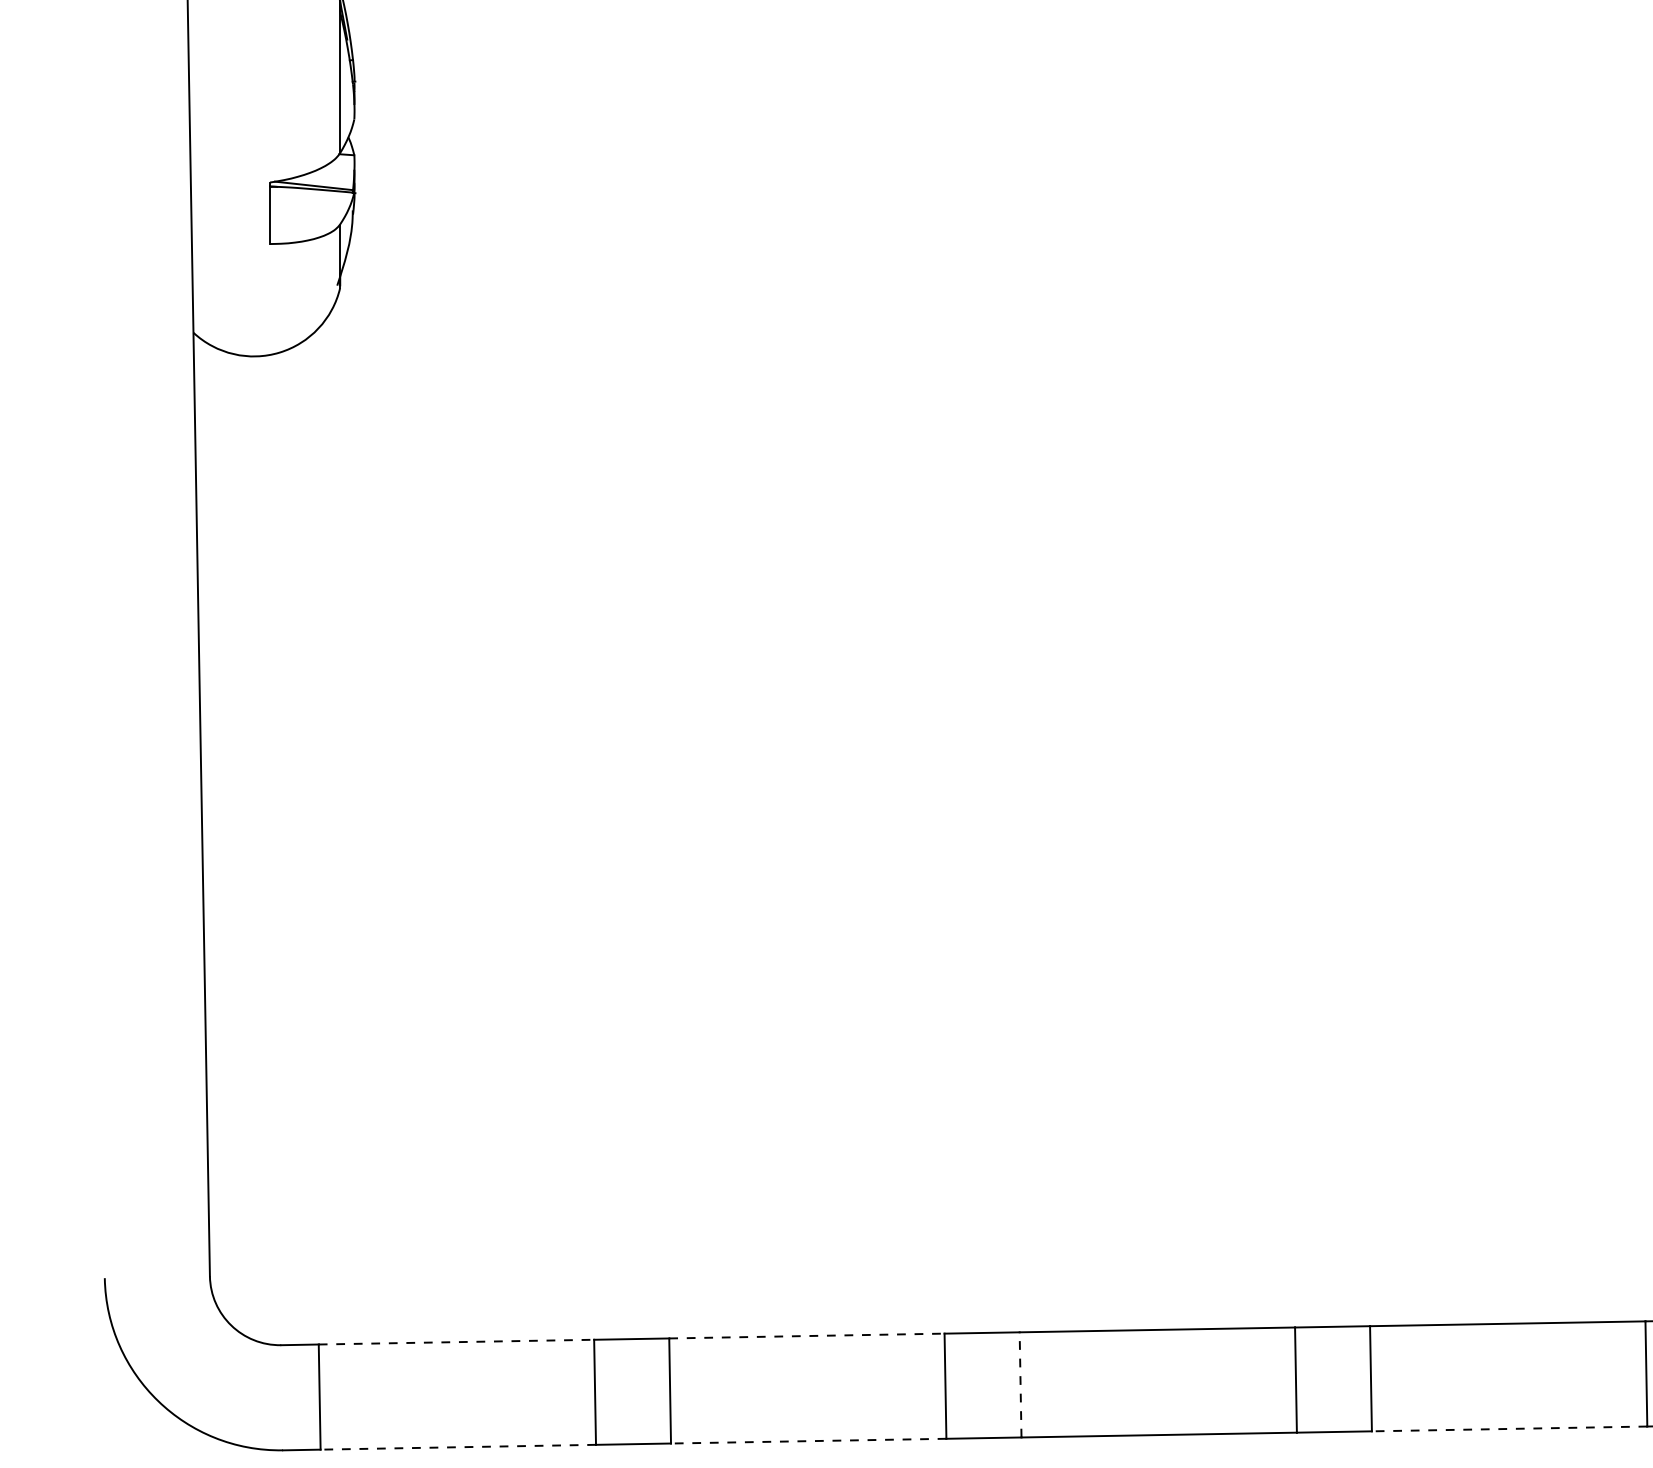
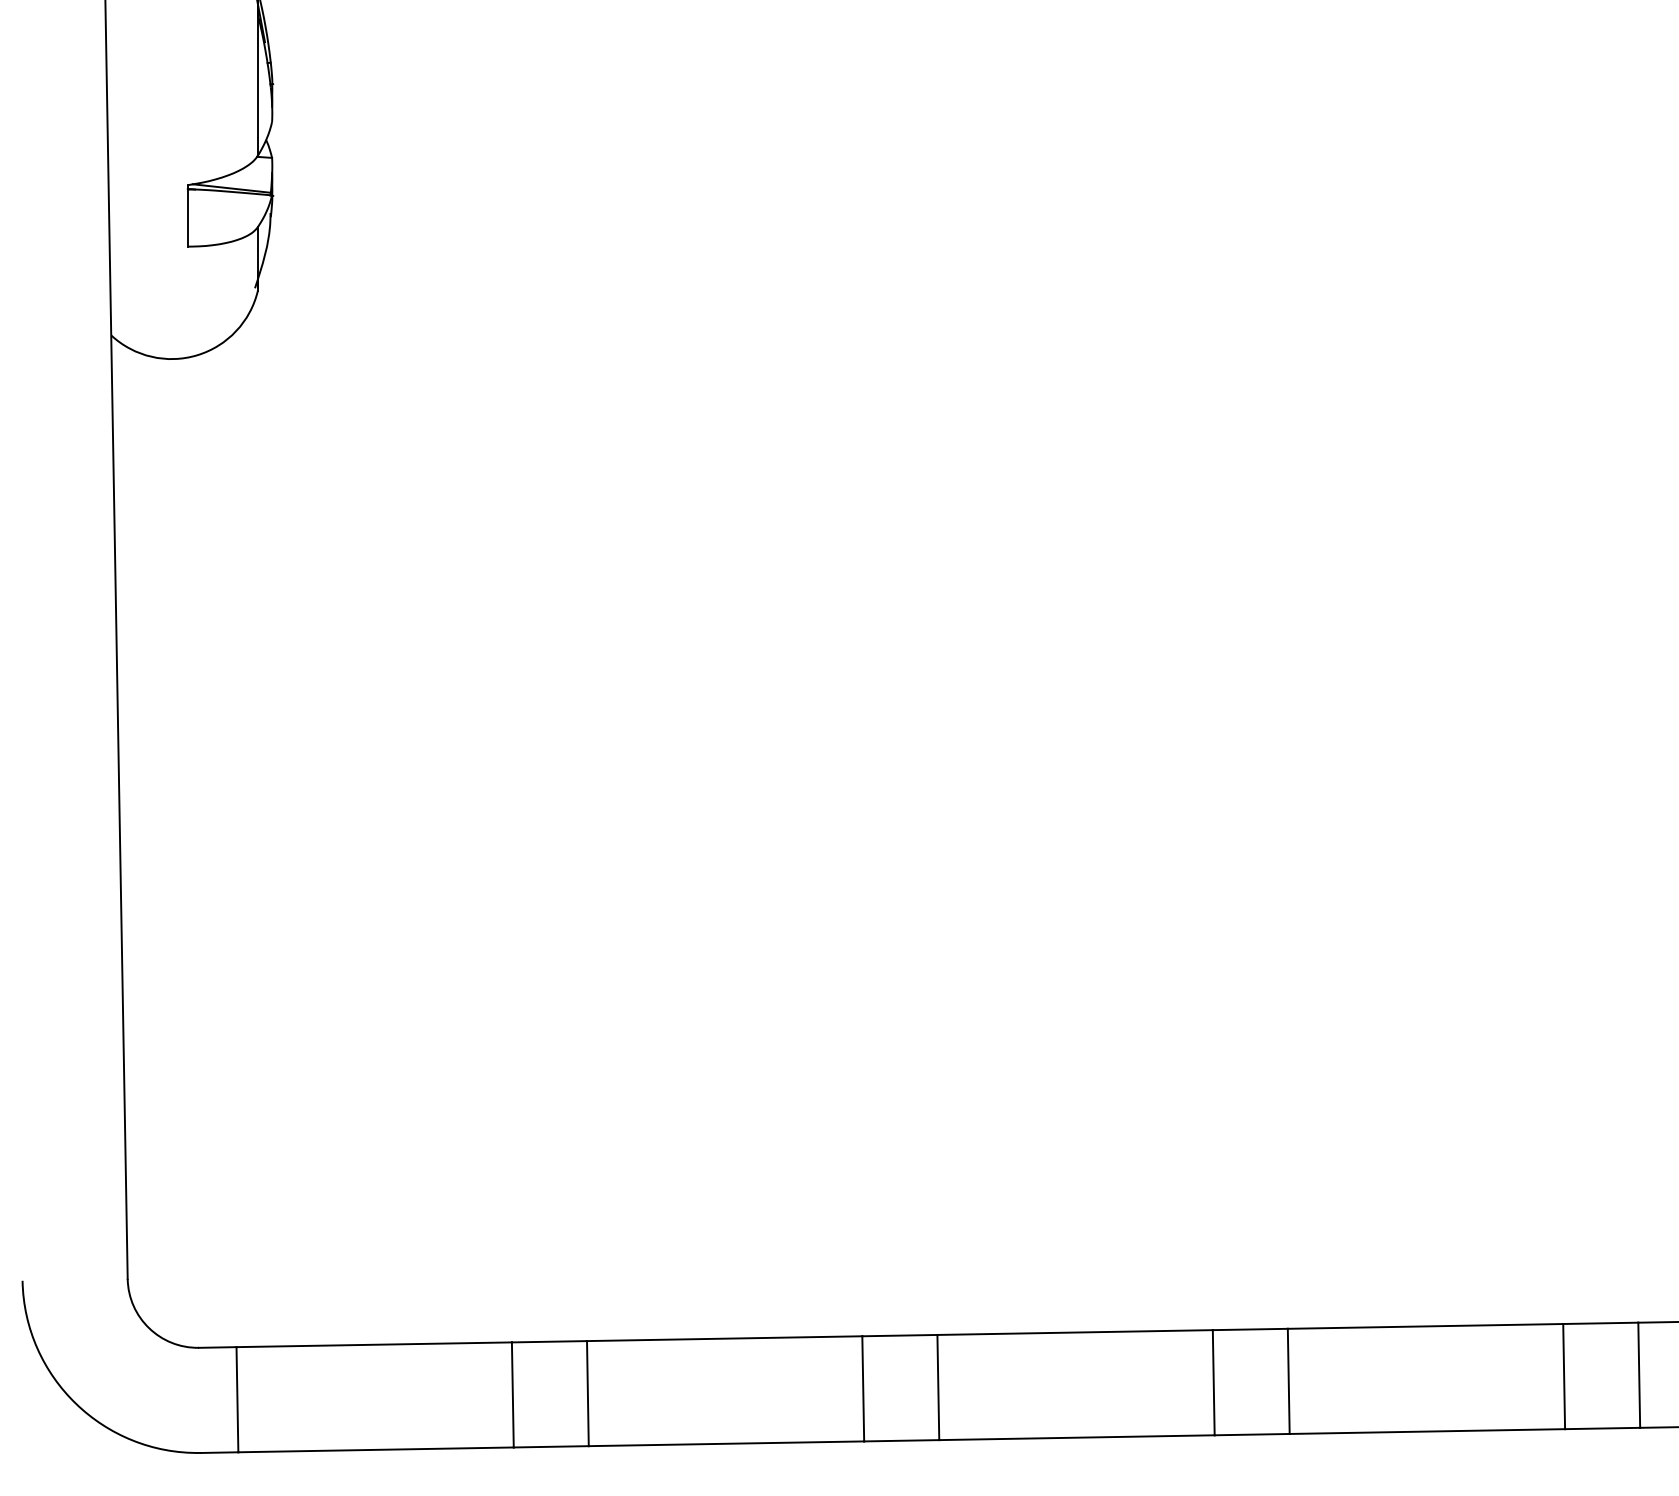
line: (806, 1335) -> (724, 1338), dashed -> solid
line: (456, 1341) -> (374, 1344), dashed -> solid
line: (1020, 1384) -> (938, 1387), dashed -> solid
line: (1509, 1428) -> (1427, 1431), dashed -> solid
line: (808, 1440) -> (726, 1443), dashed -> solid
line: (458, 1446) -> (376, 1449), dashed -> solid

